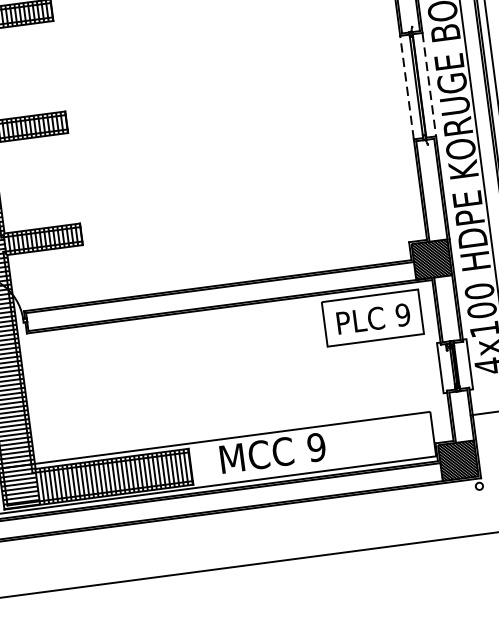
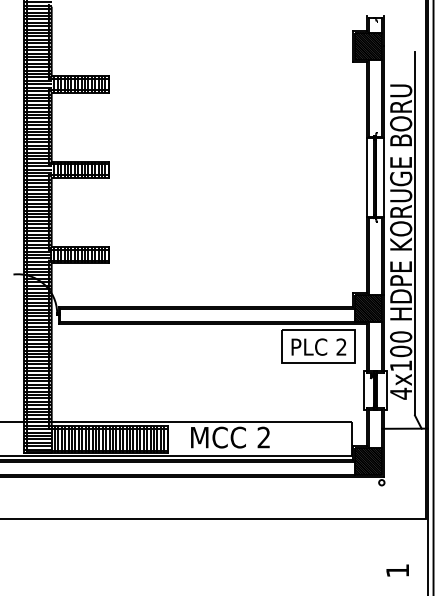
line: (428, 84) -> (383, 177), dashed -> solid
line: (406, 86) -> (366, 176), dashed -> solid
text: (402, 314) -> (341, 346), 9 -> 2
text: (316, 447) -> (263, 437), 9 -> 2

